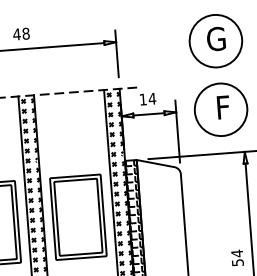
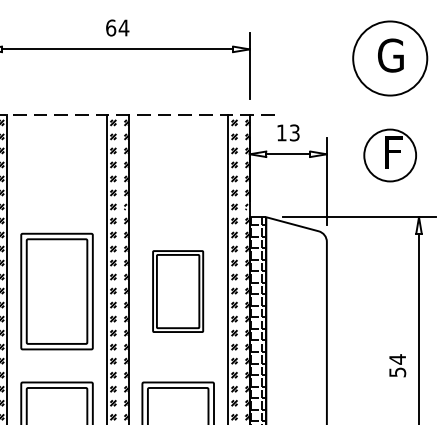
text: (21, 33) -> (117, 27), 48 -> 64
text: (152, 98) -> (294, 132), 14 -> 13
circle: (221, 109) -> (390, 155), size x0.7
part: (77, 217) -> (177, 291), size x0.7

